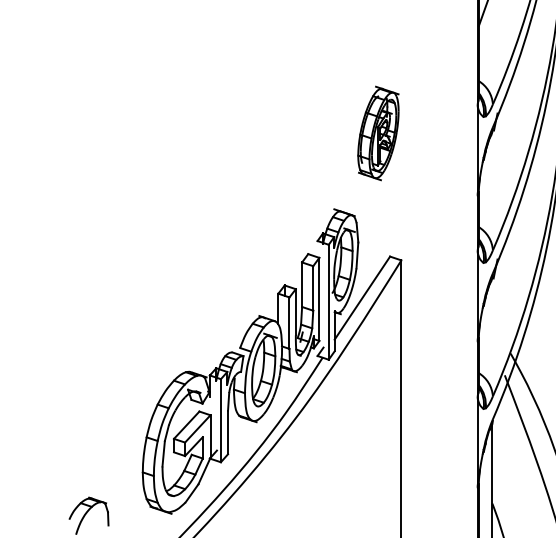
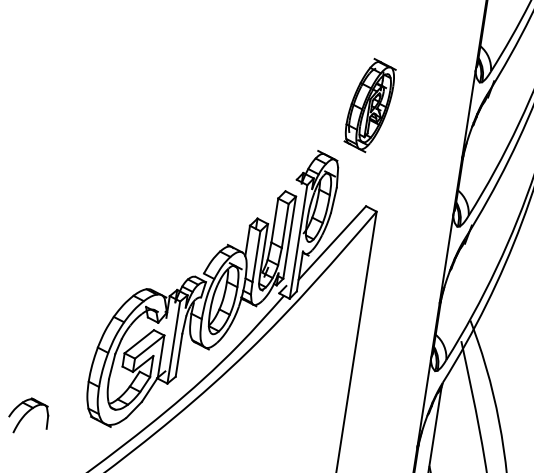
part: (378, 133) -> (369, 105), moved

